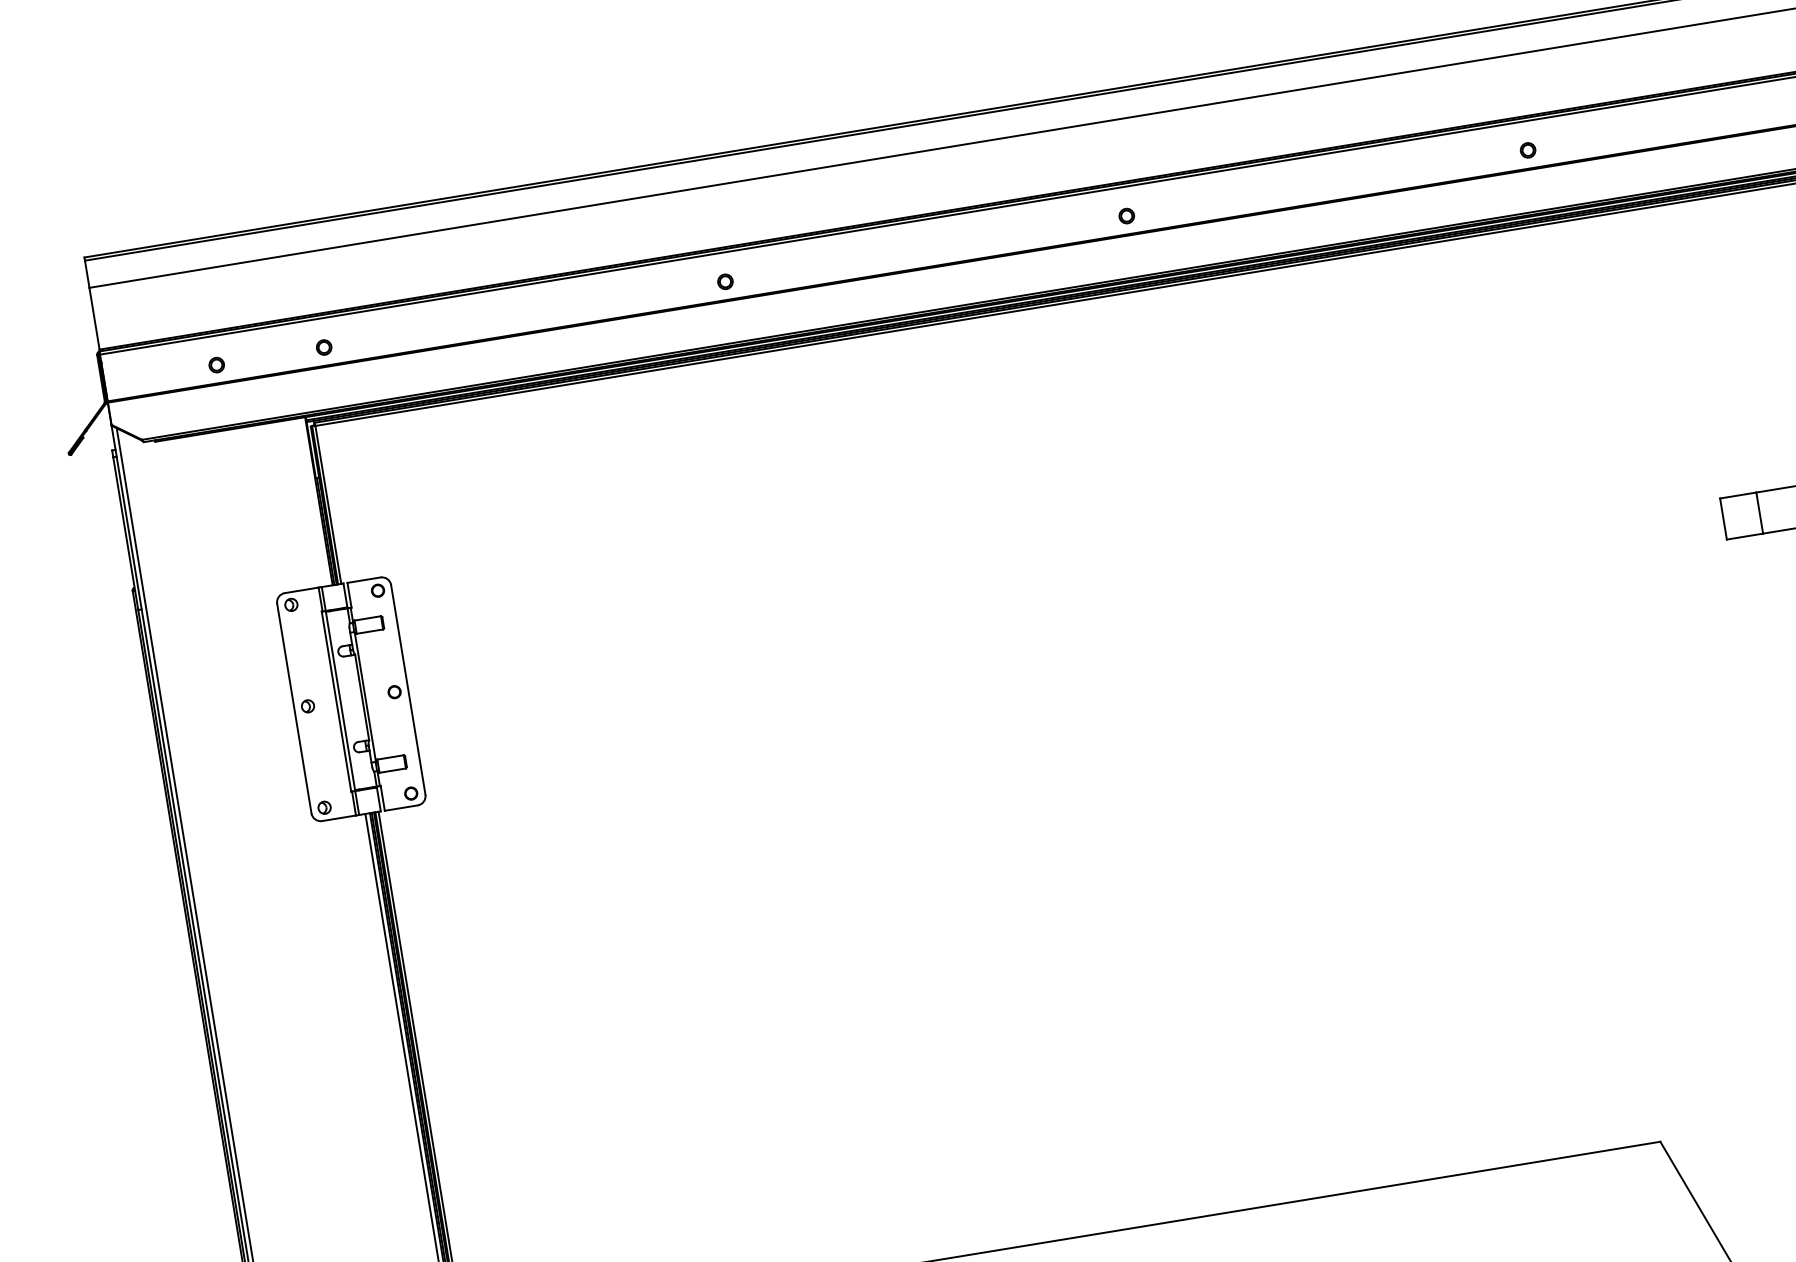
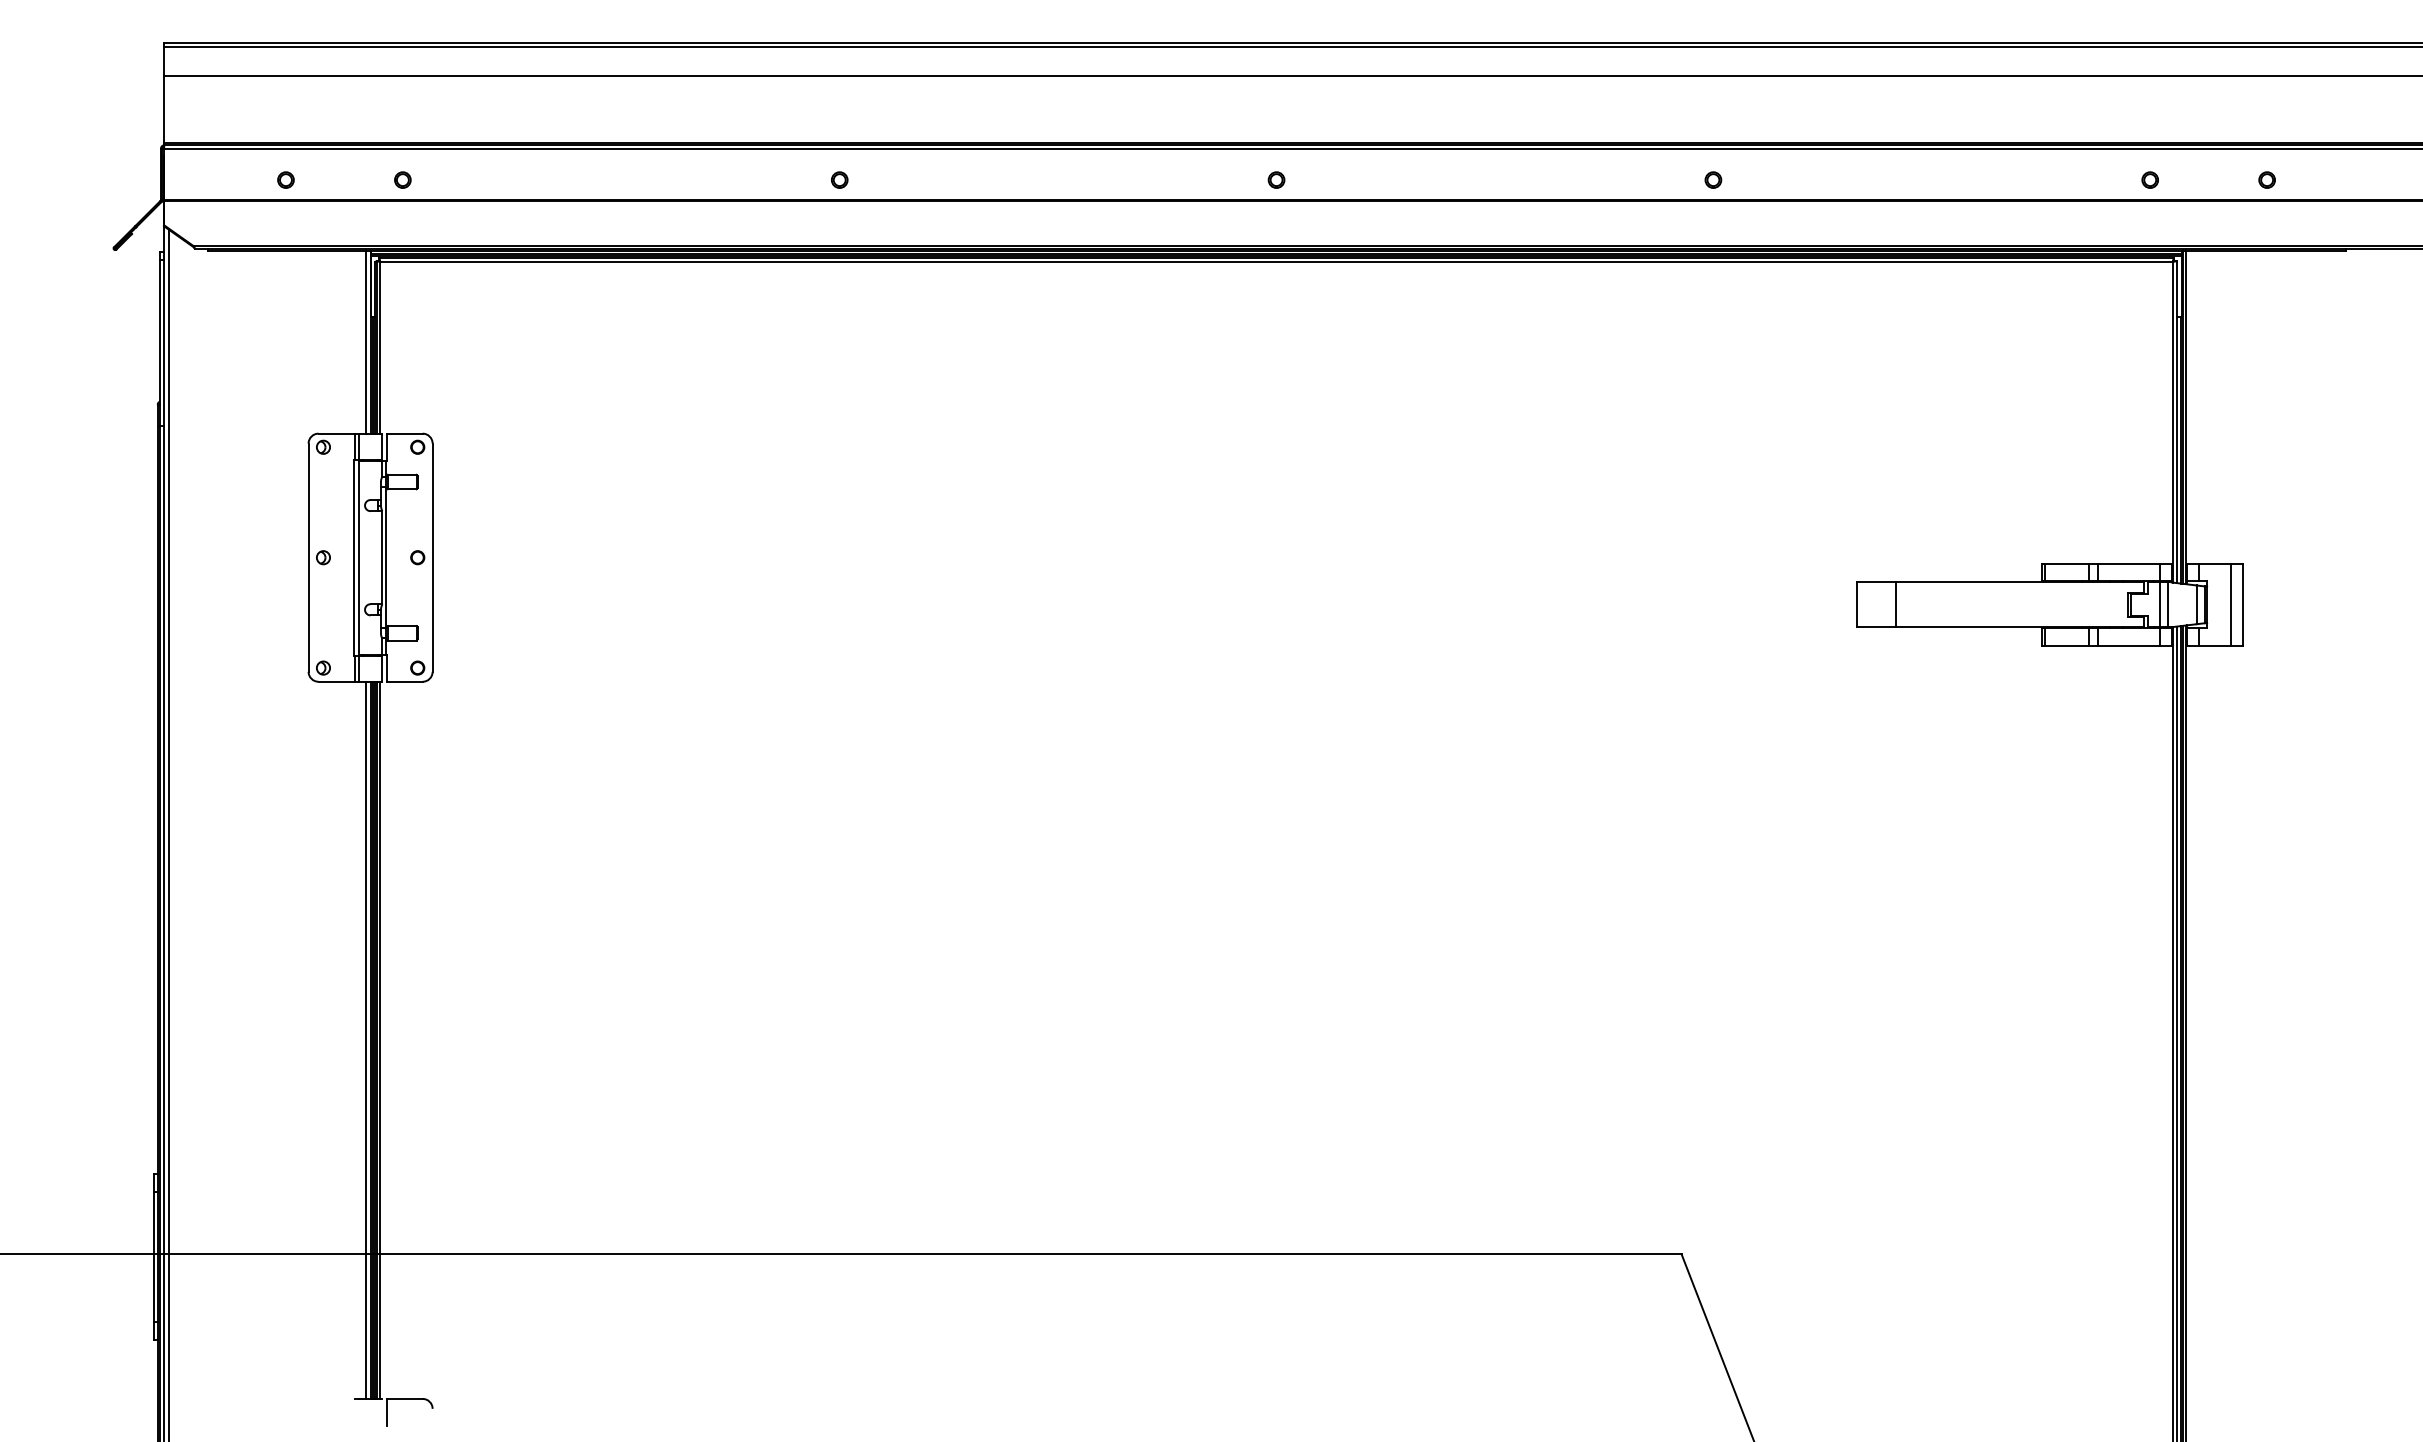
line: (314, 501) -> (365, 341), added

